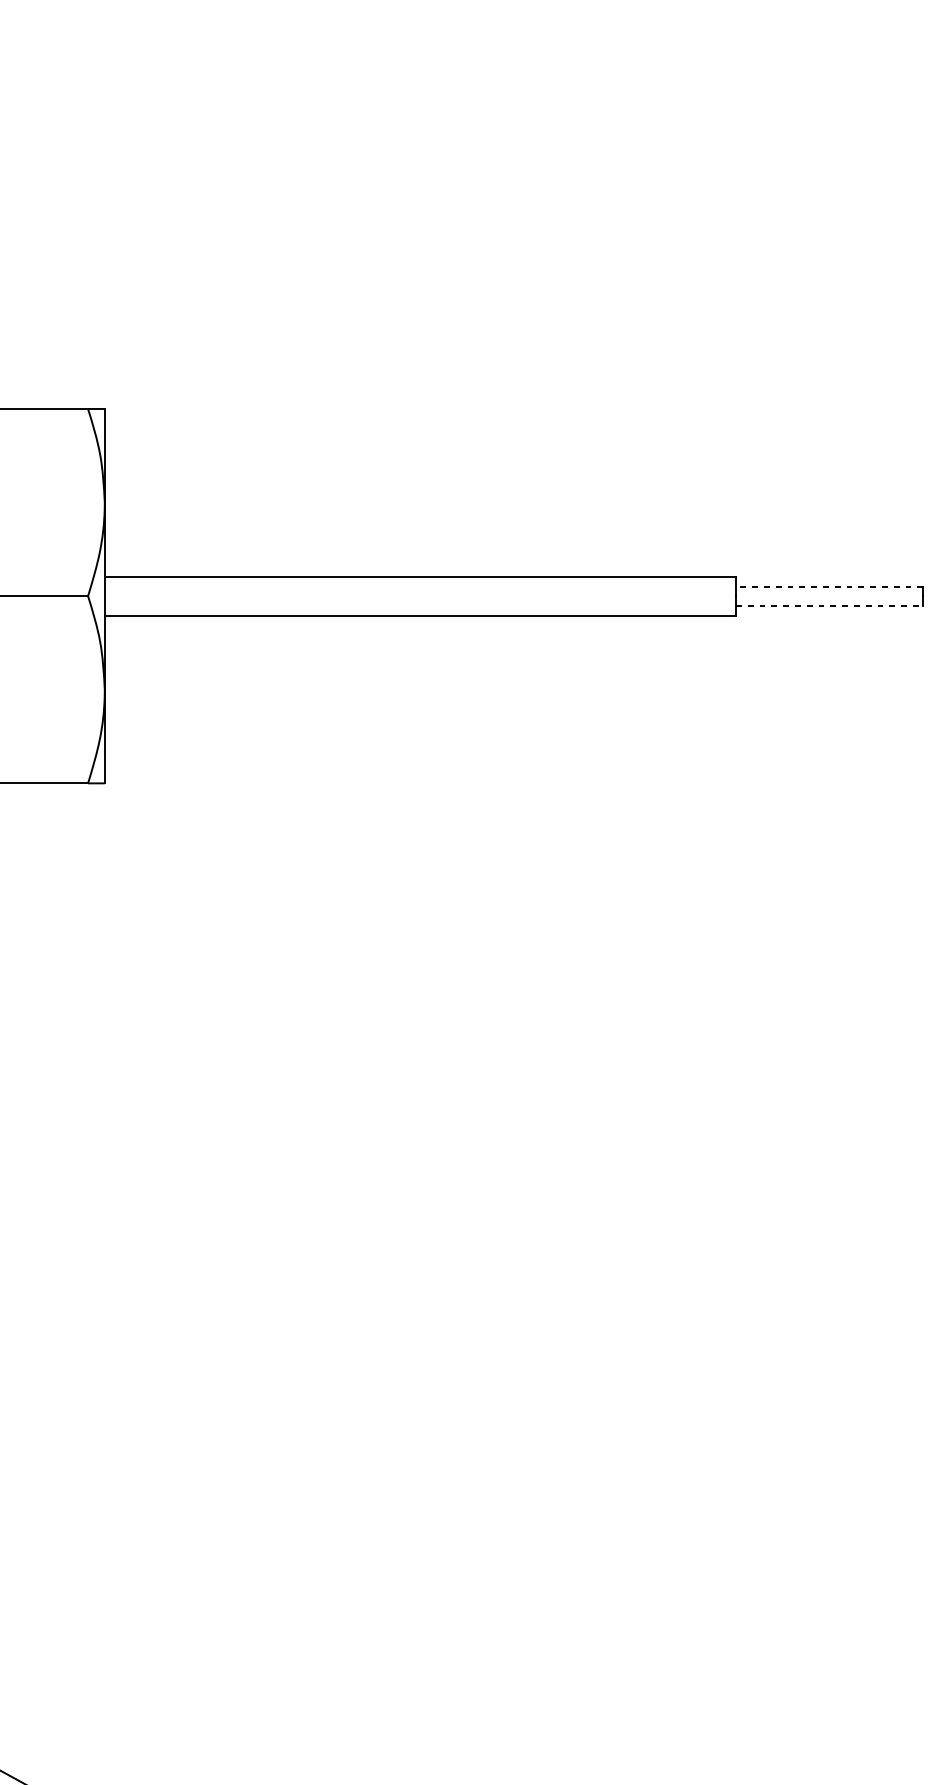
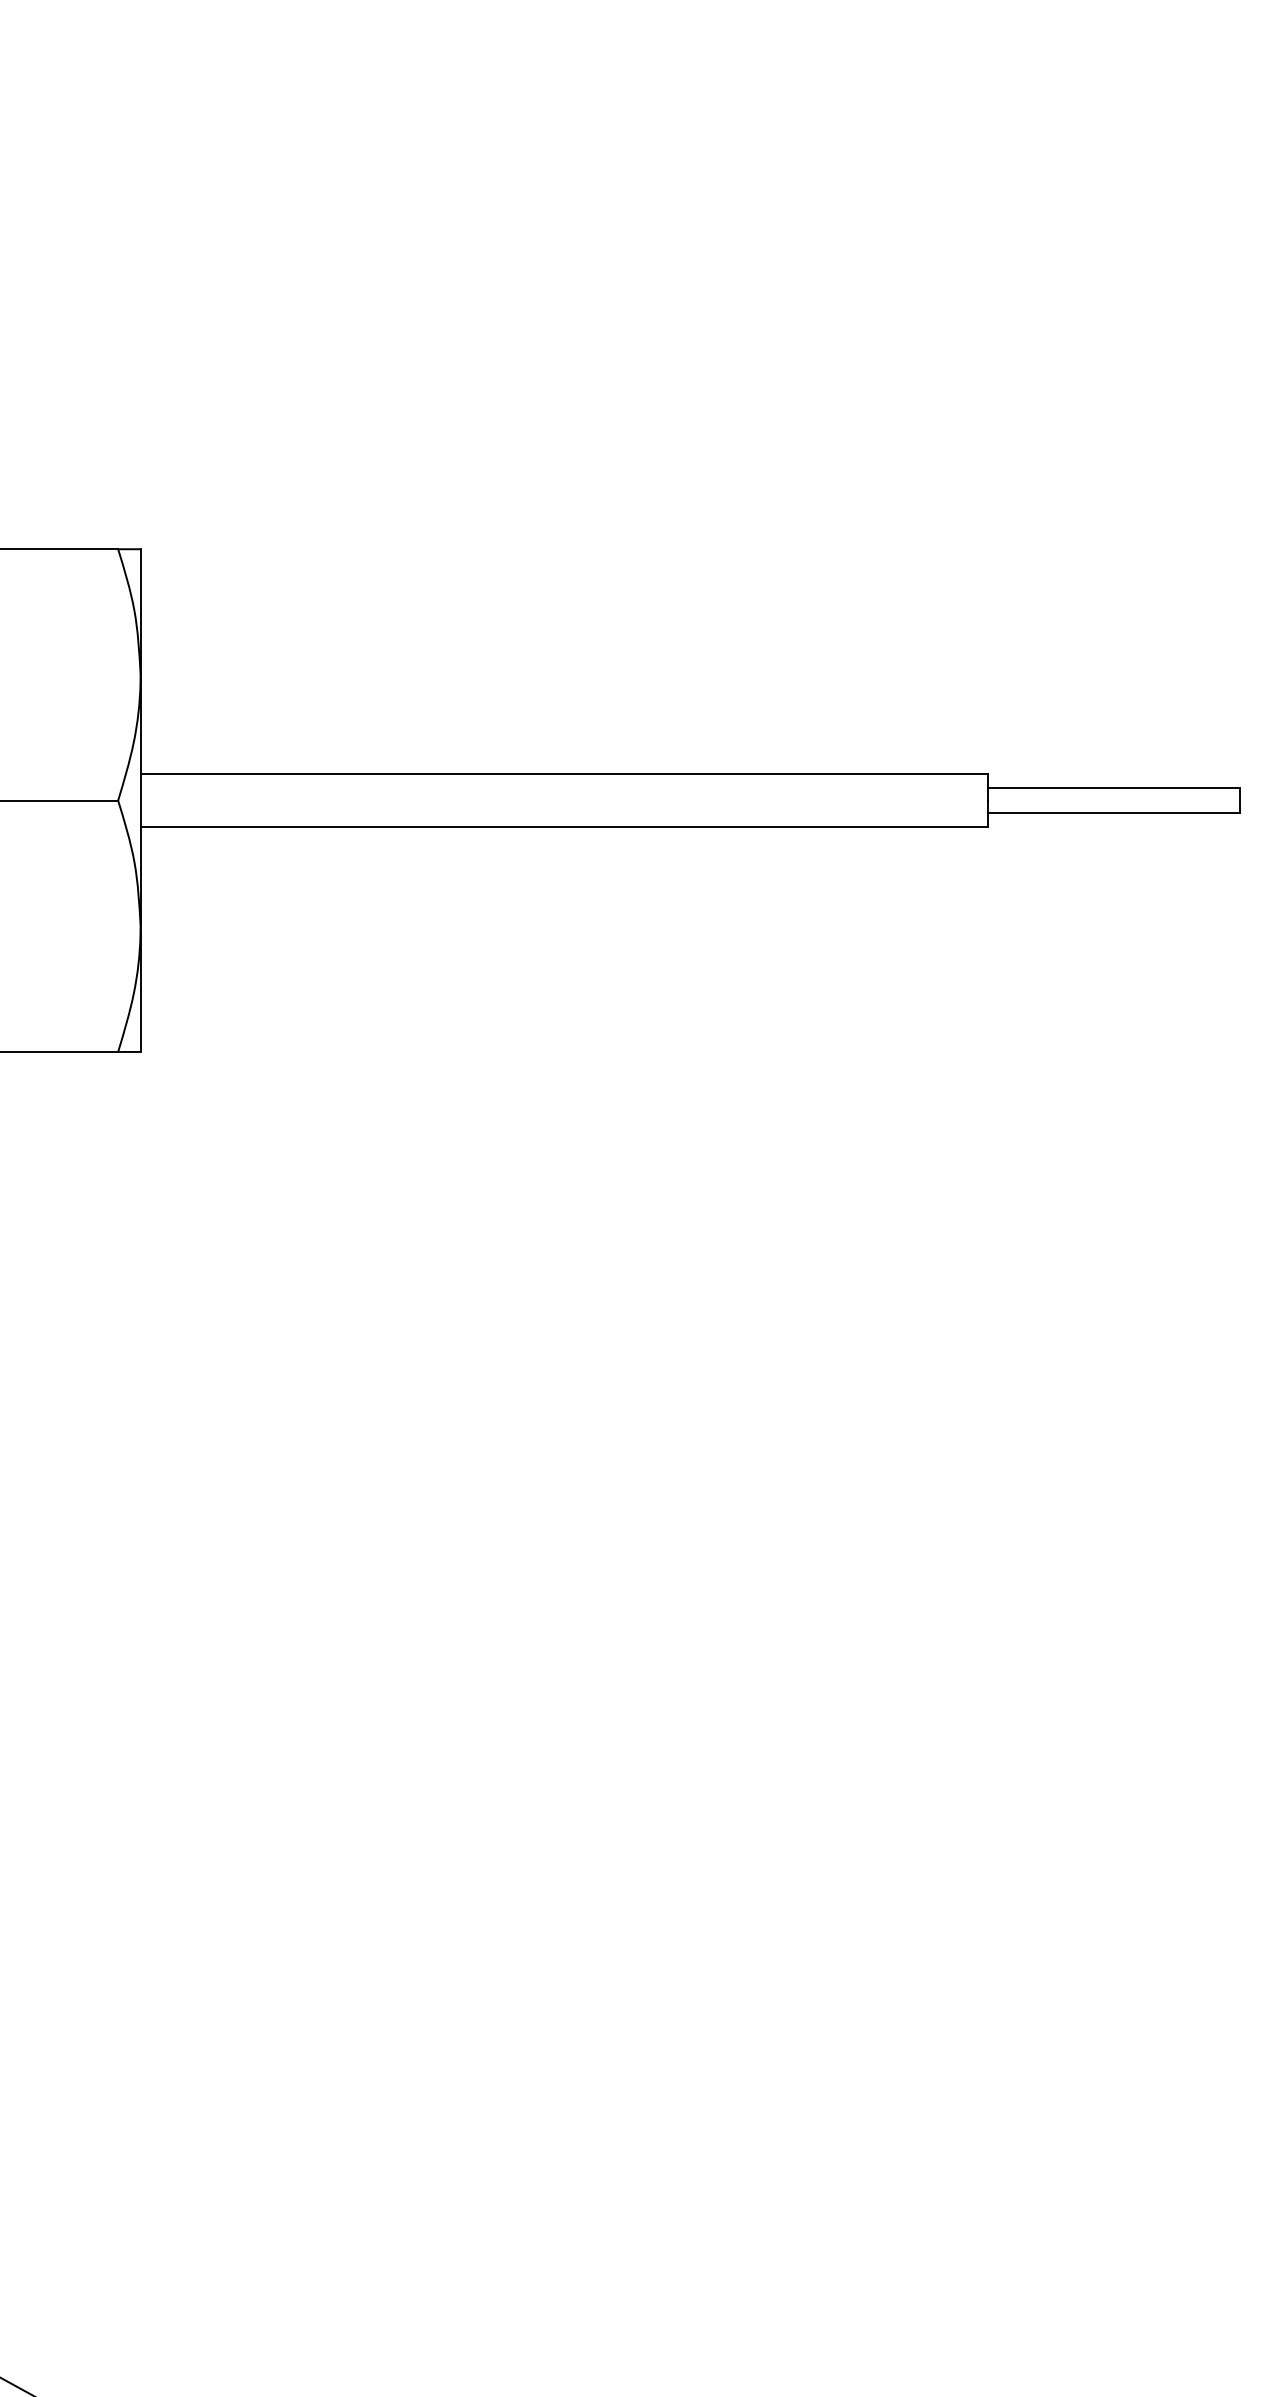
line: (829, 587) -> (1113, 788), dashed -> solid
line: (829, 605) -> (1113, 813), dashed -> solid

